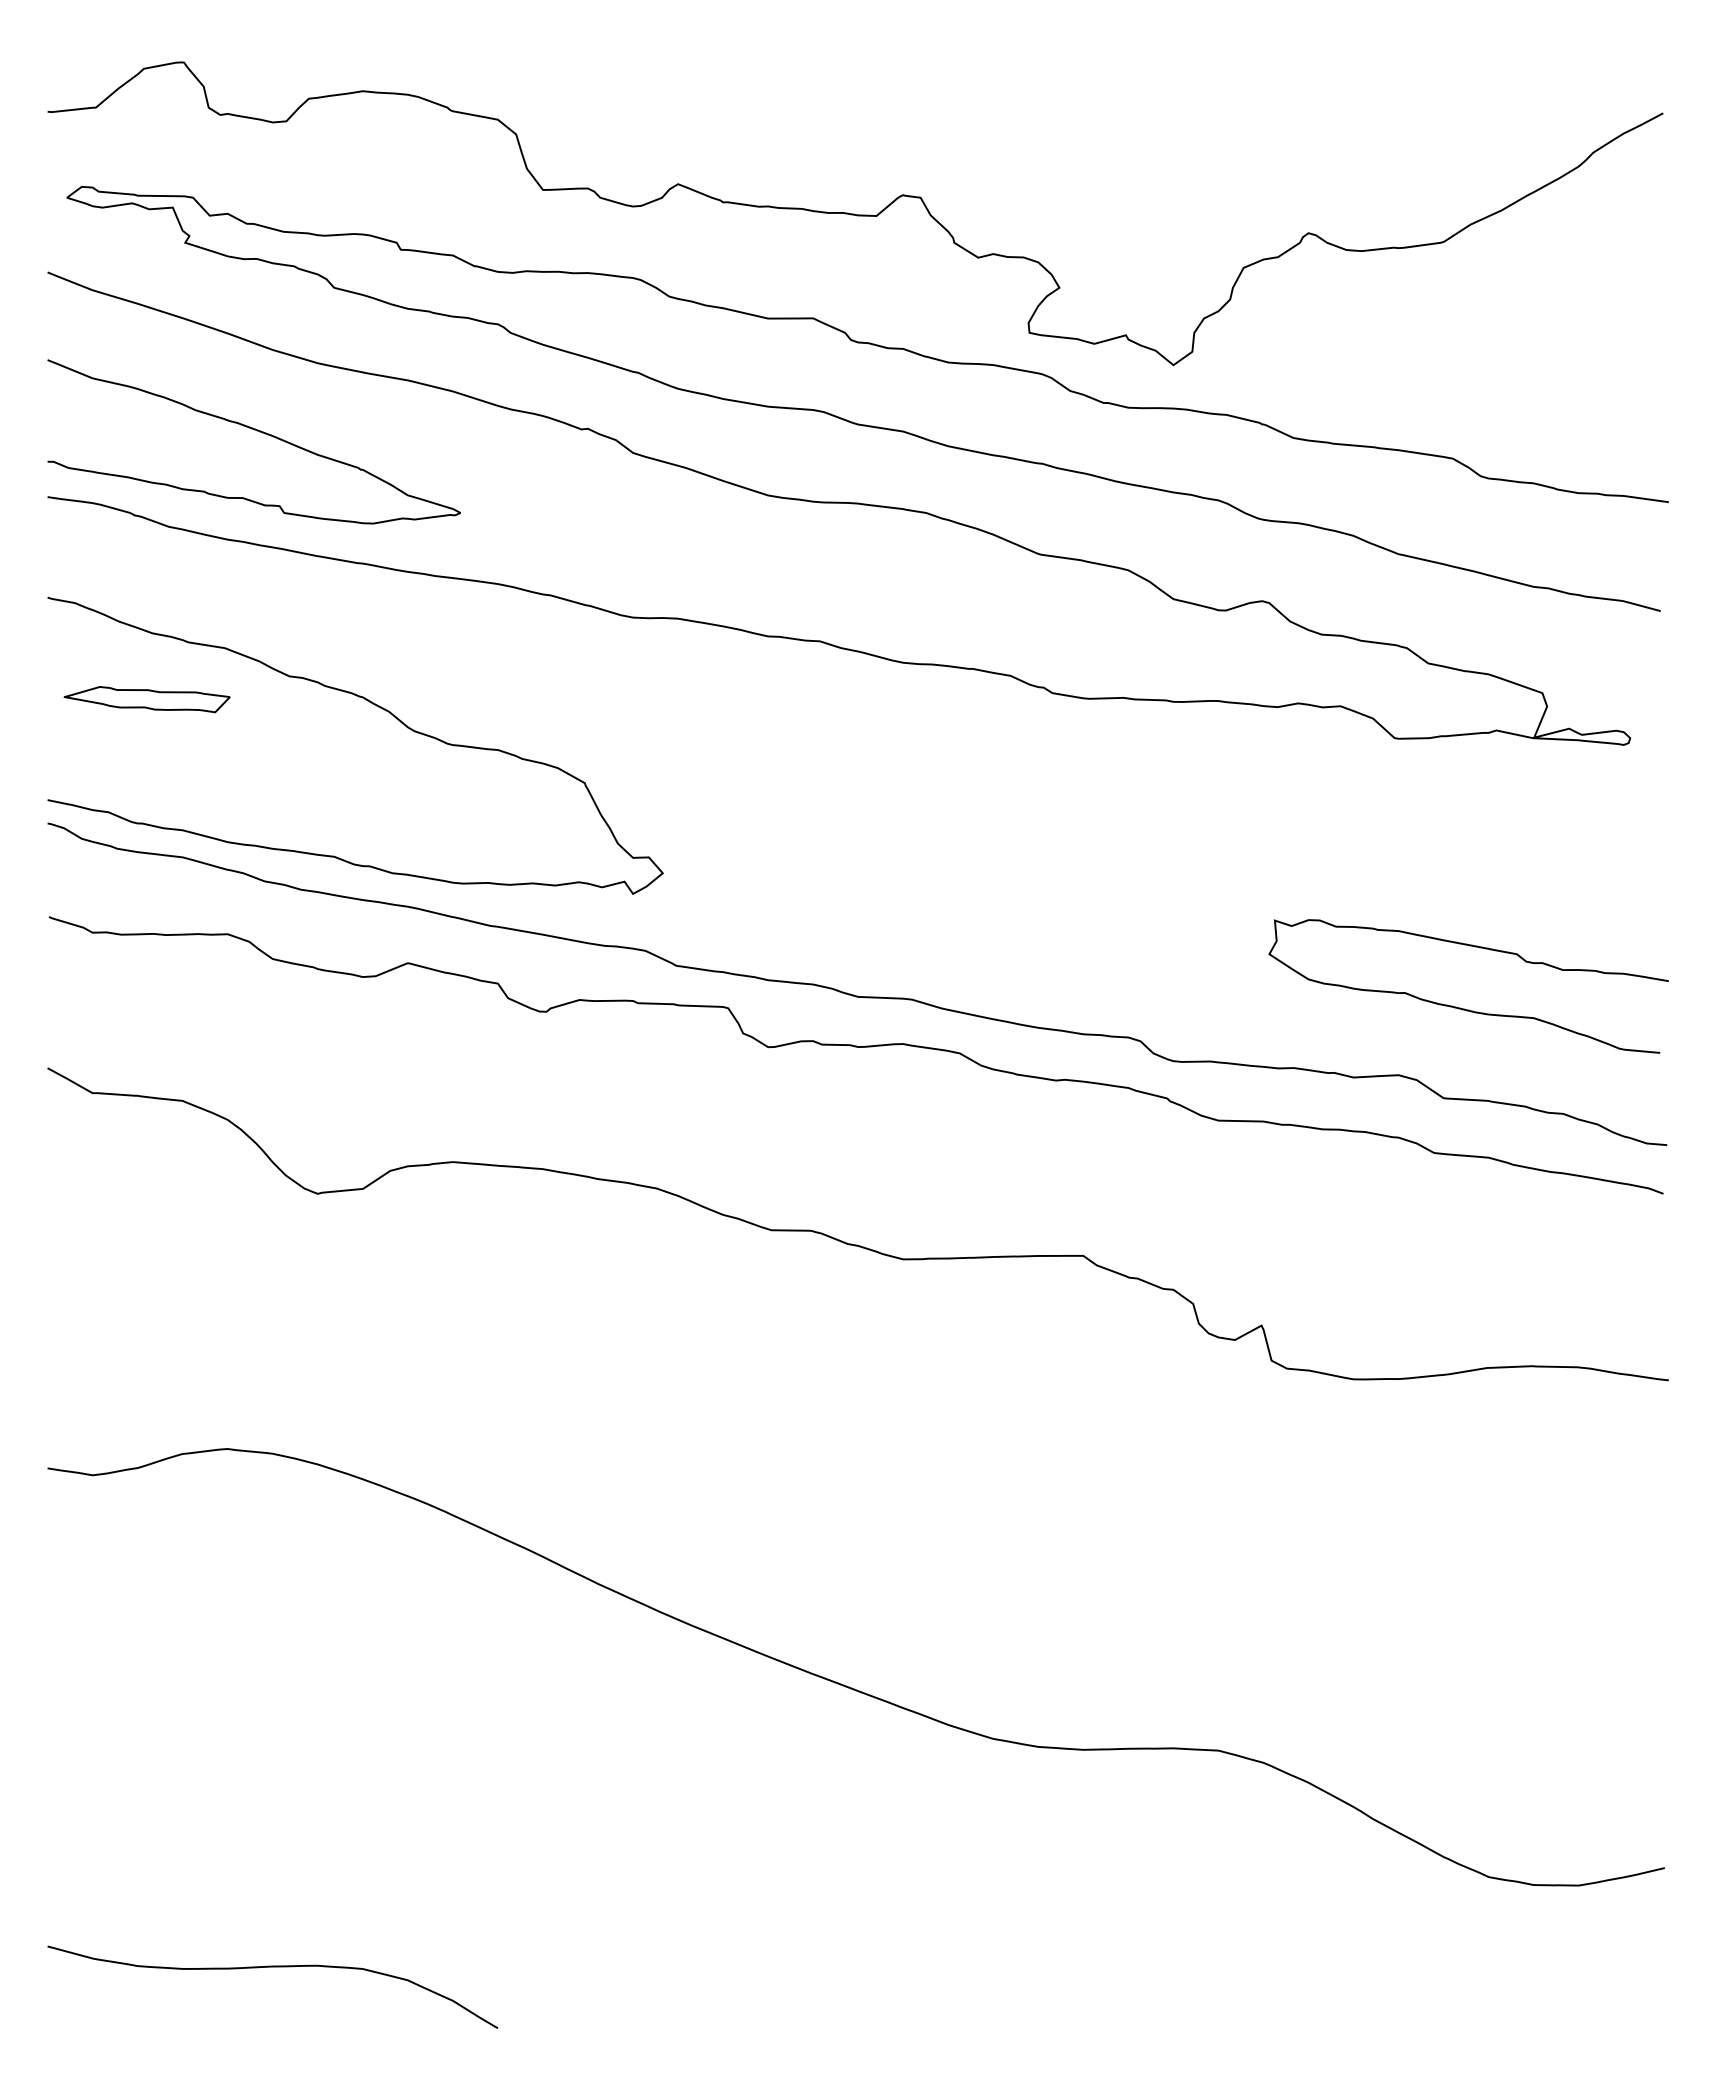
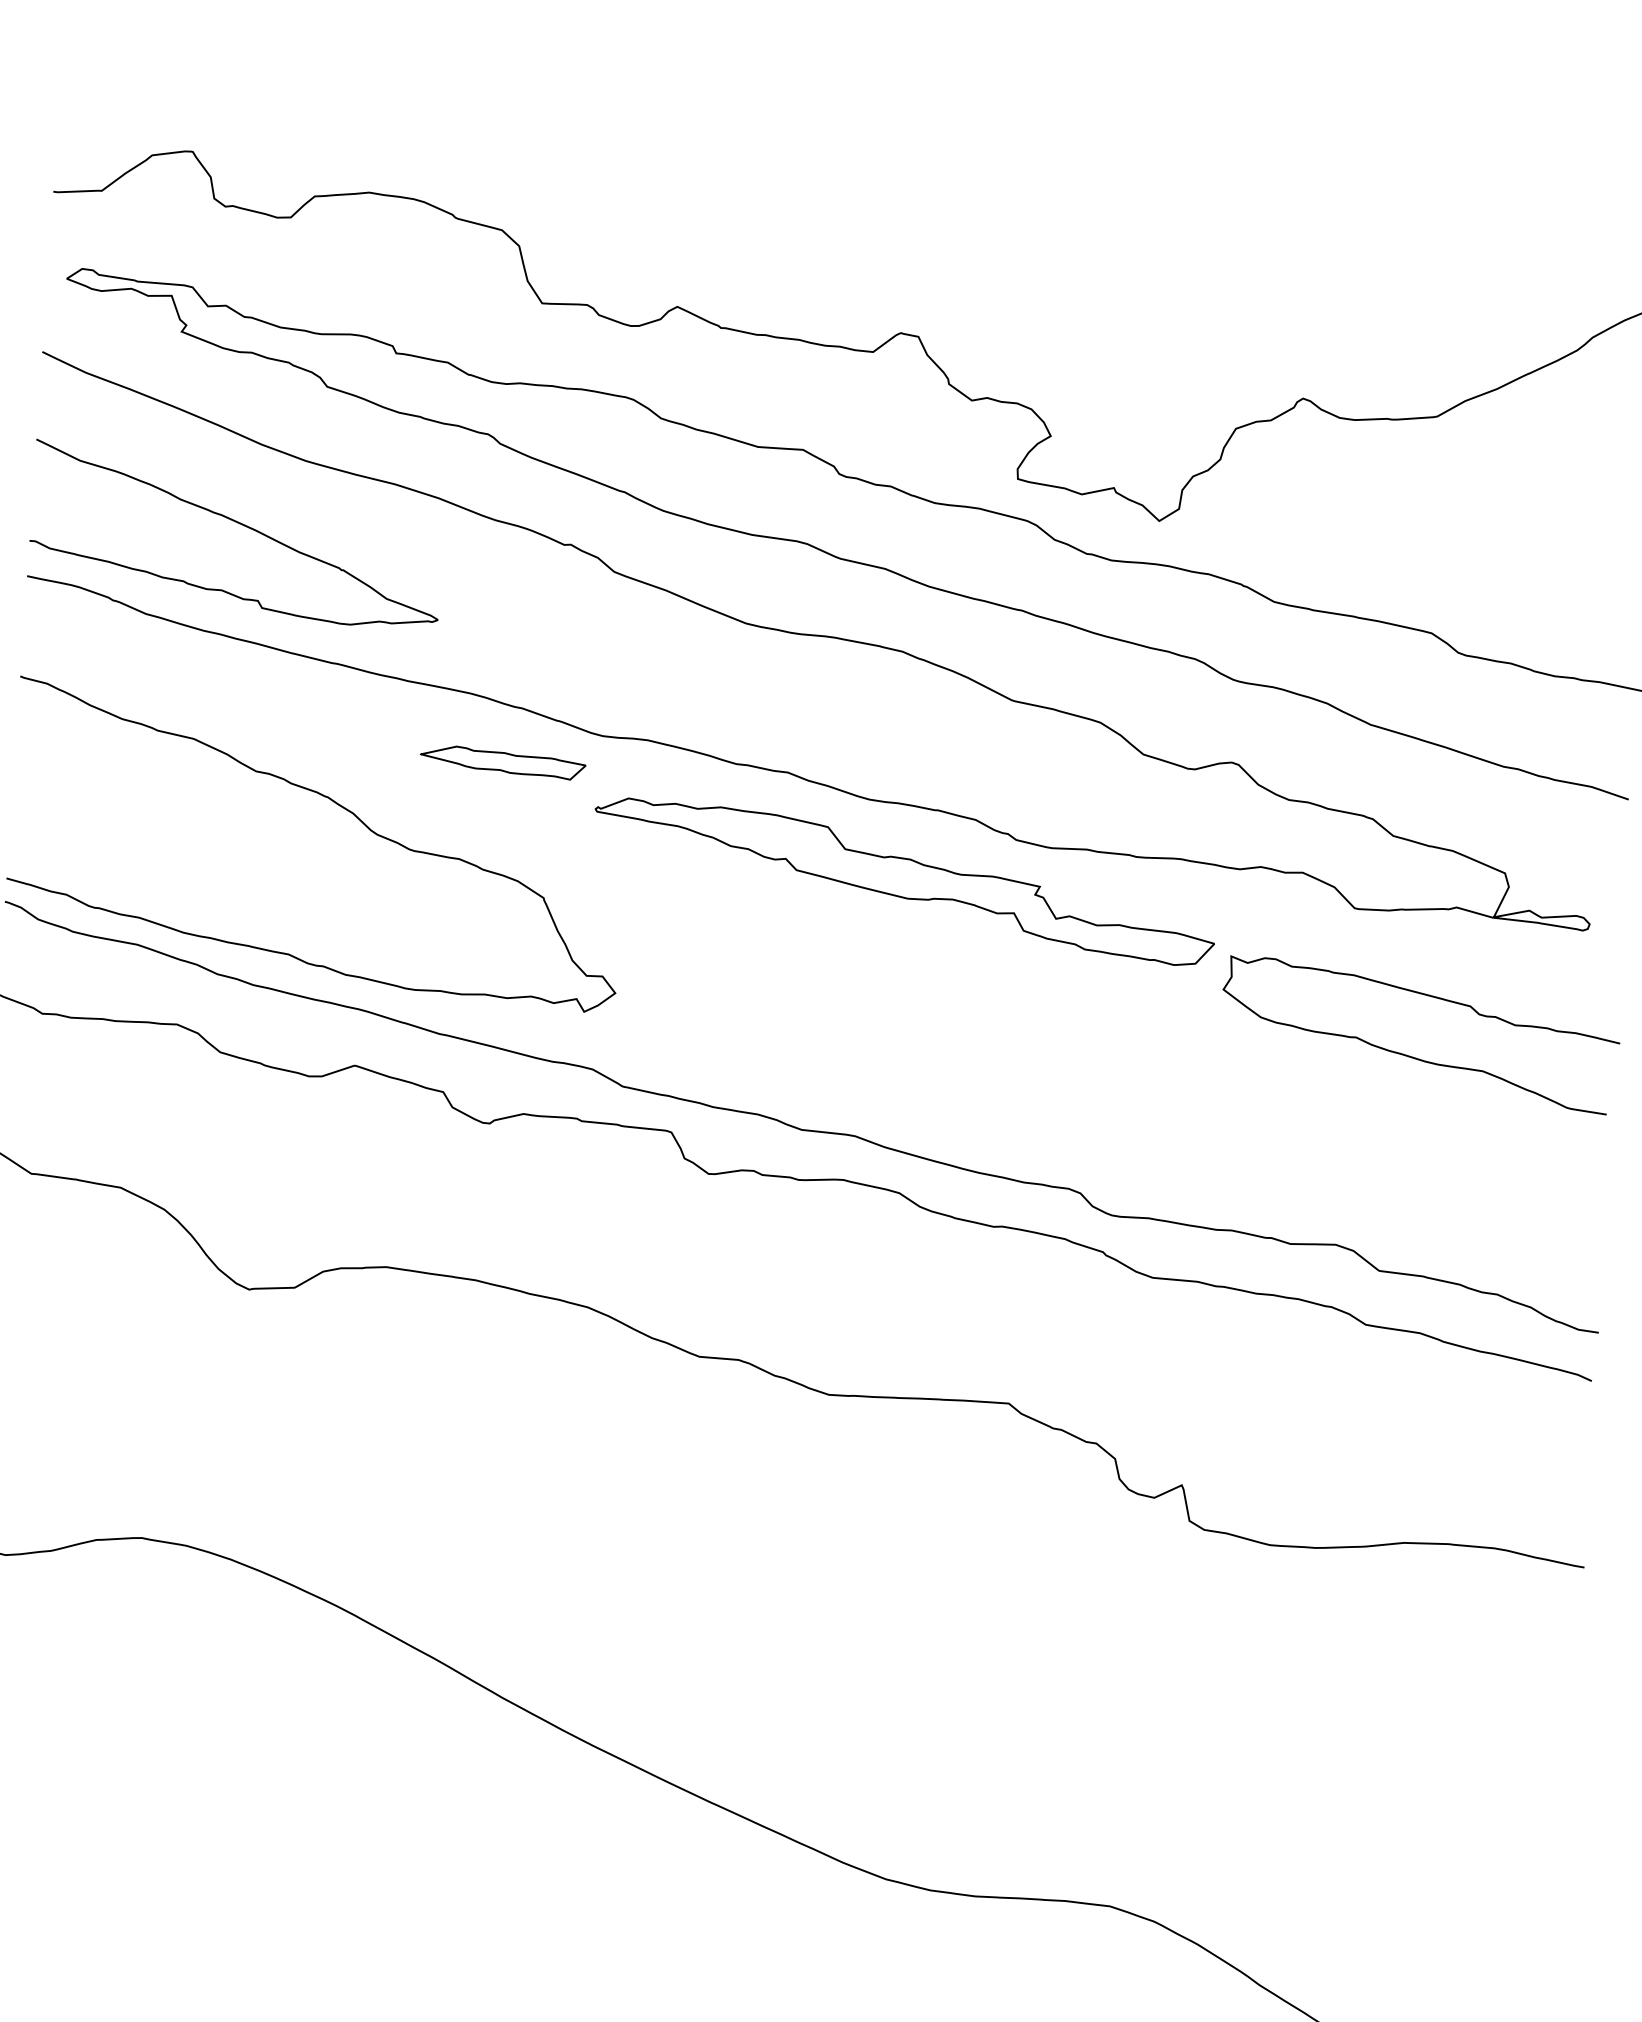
part: (146, 699) -> (502, 762), moved
part: (943, 742) -> (904, 881), added
curve: (1464, 1008) -> (1414, 1056), moved

